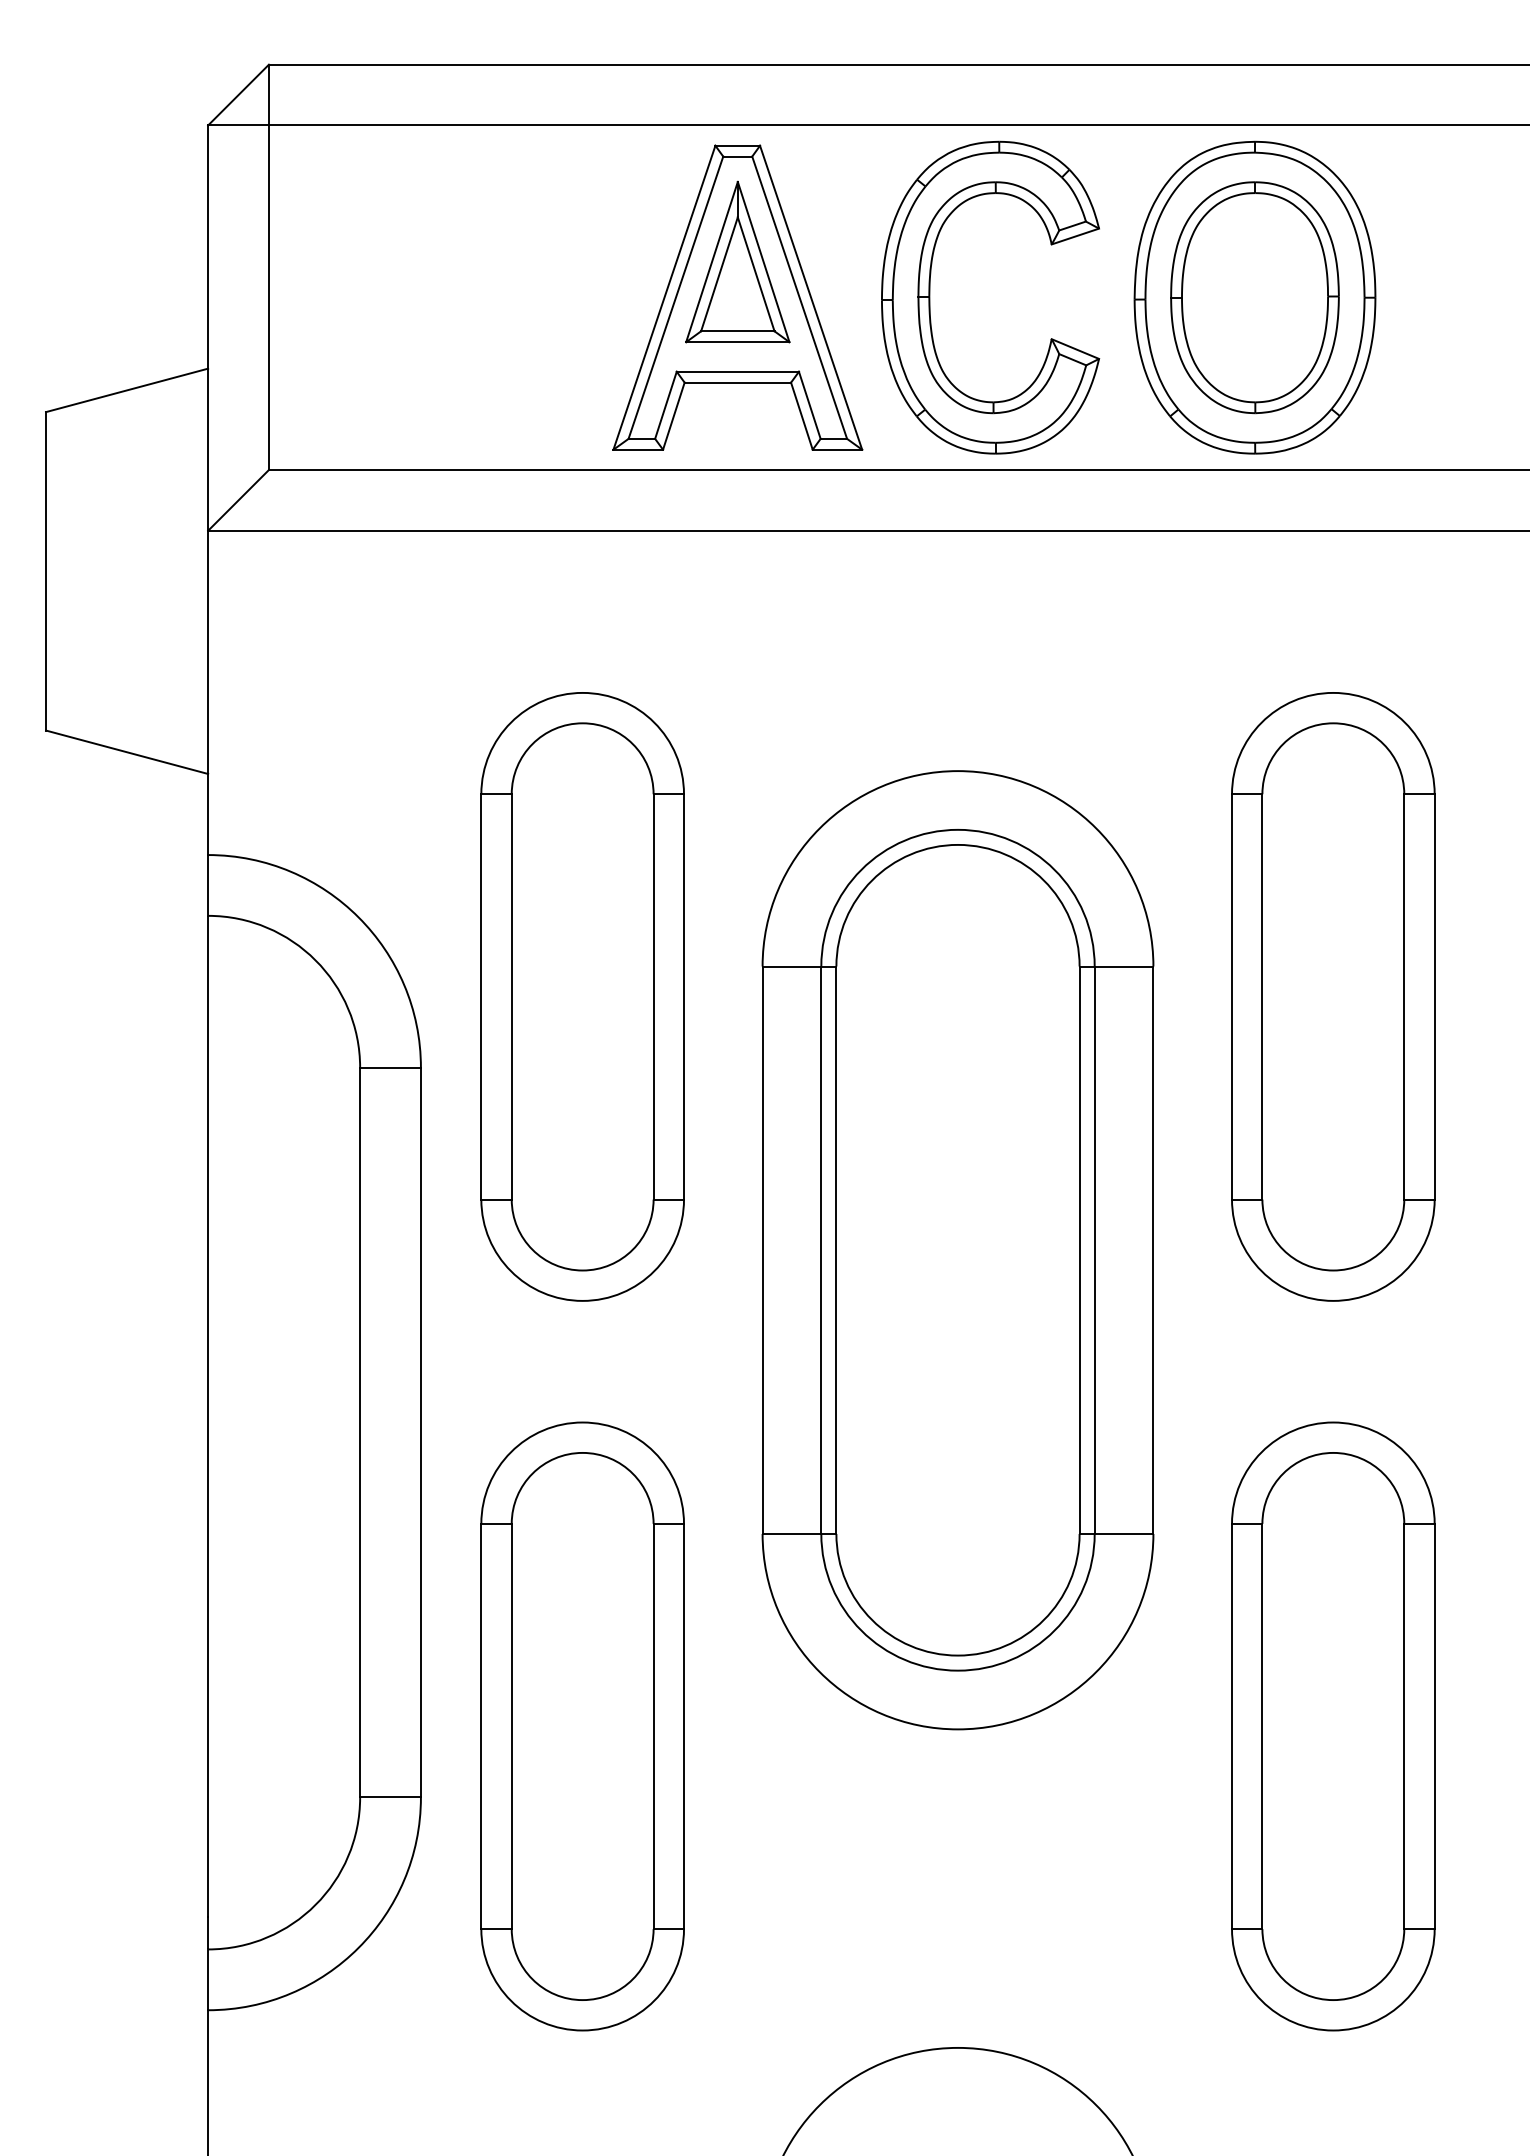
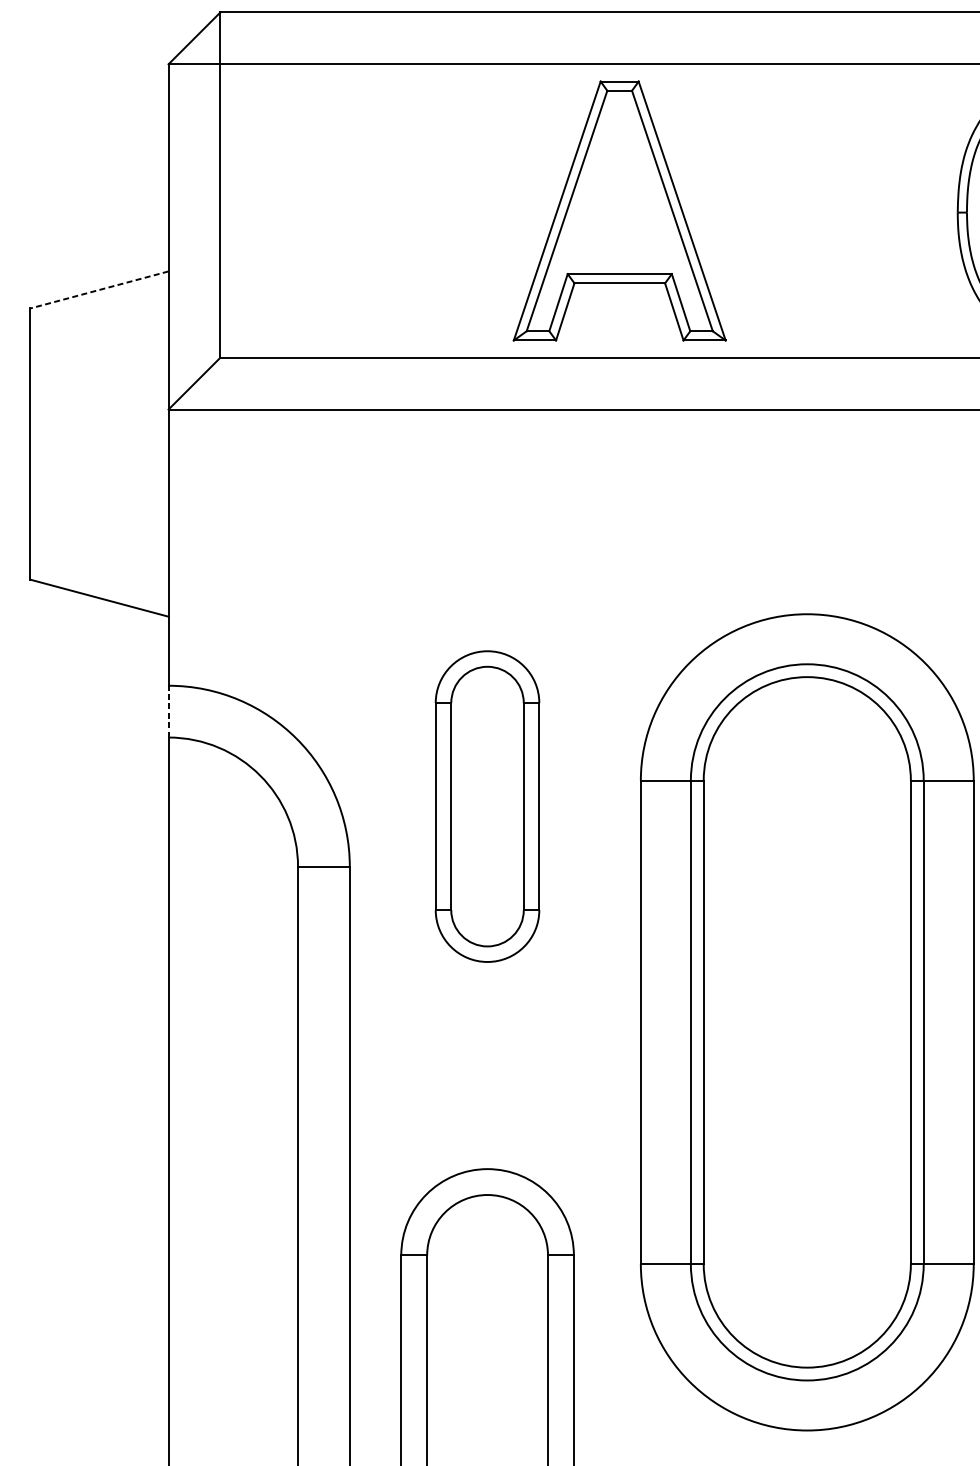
part: (737, 261) -> (619, 180), removed
part: (930, 297) -> (783, 210), removed
line: (127, 390) -> (99, 290), solid -> dashed
line: (208, 884) -> (168, 710), solid -> dashed
part: (582, 996) -> (487, 806), size x0.6

